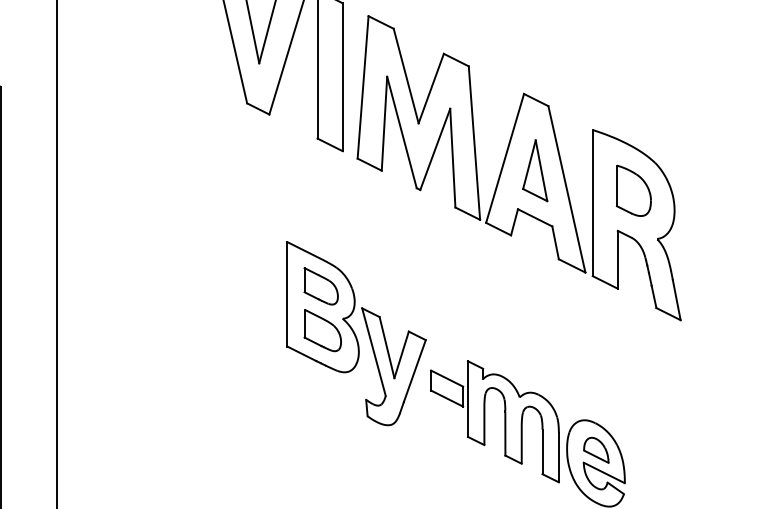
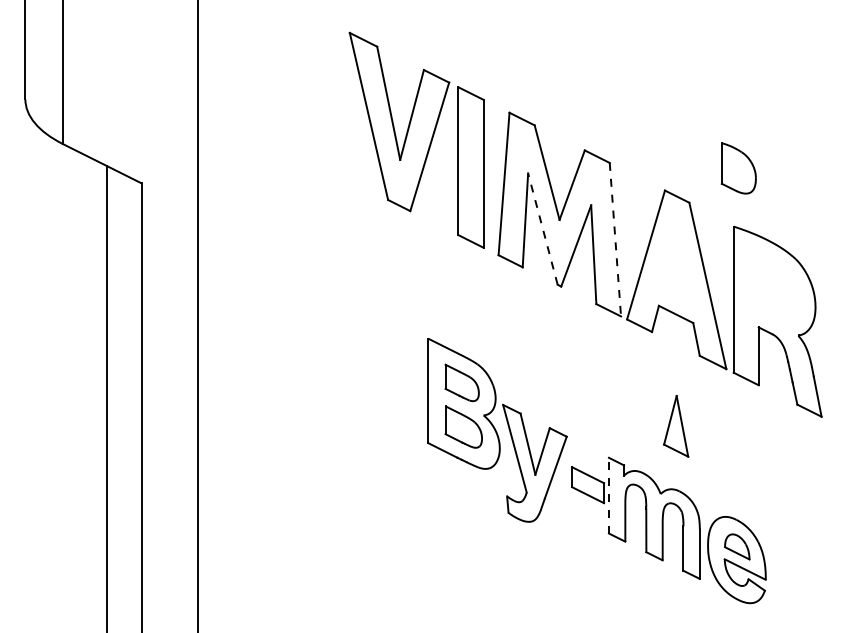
line: (401, 132) -> (542, 229), solid -> dashed
line: (474, 142) -> (615, 239), solid -> dashed
part: (535, 170) -> (676, 426), moved
part: (633, 190) -> (738, 168), moved
line: (467, 398) -> (608, 495), solid -> dashed

